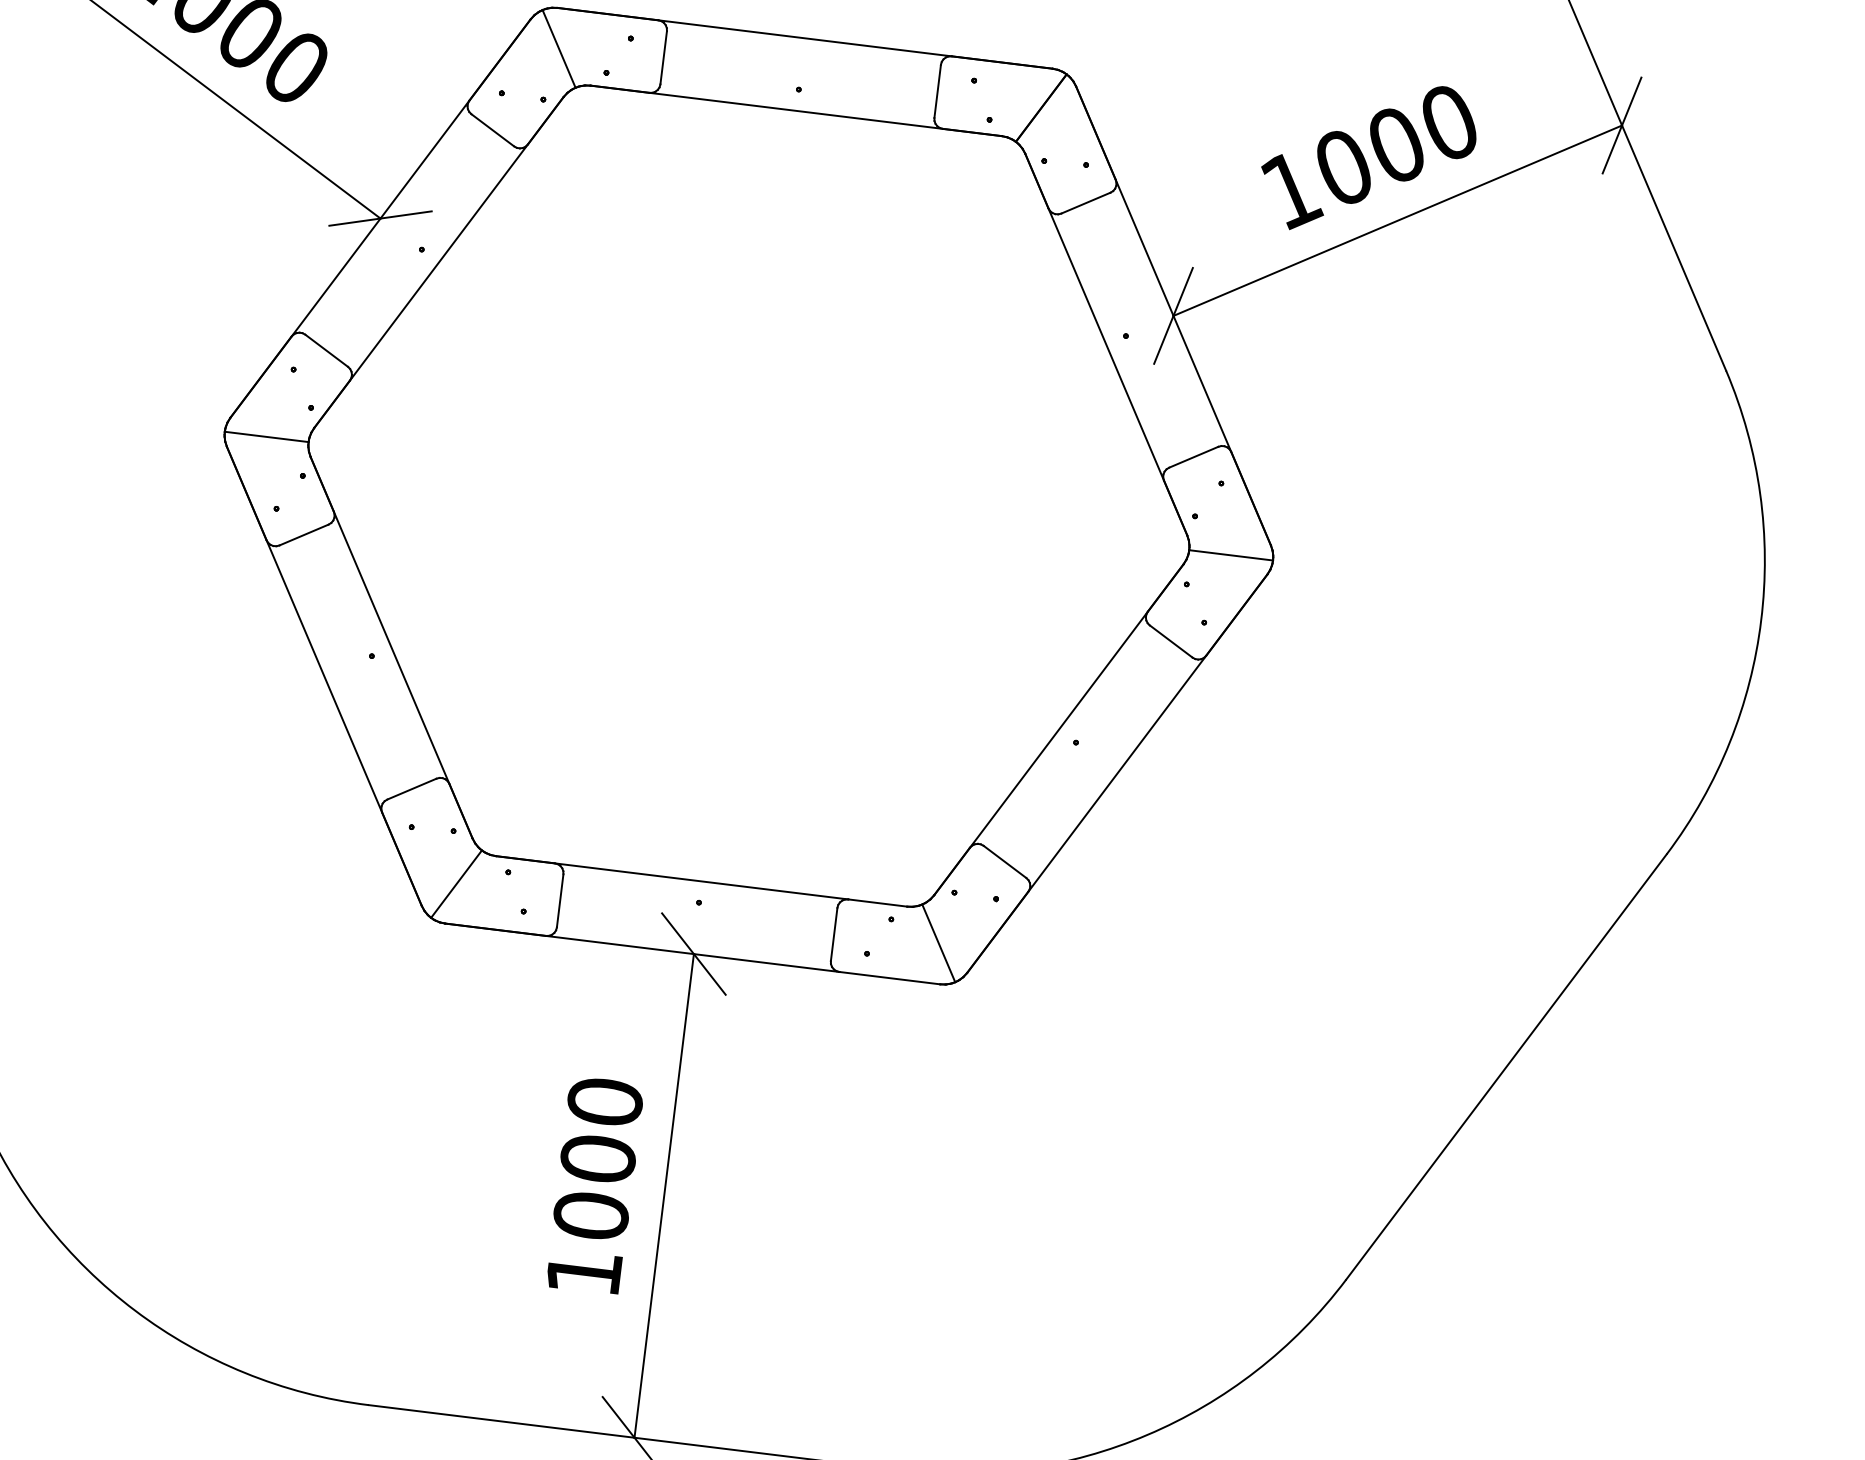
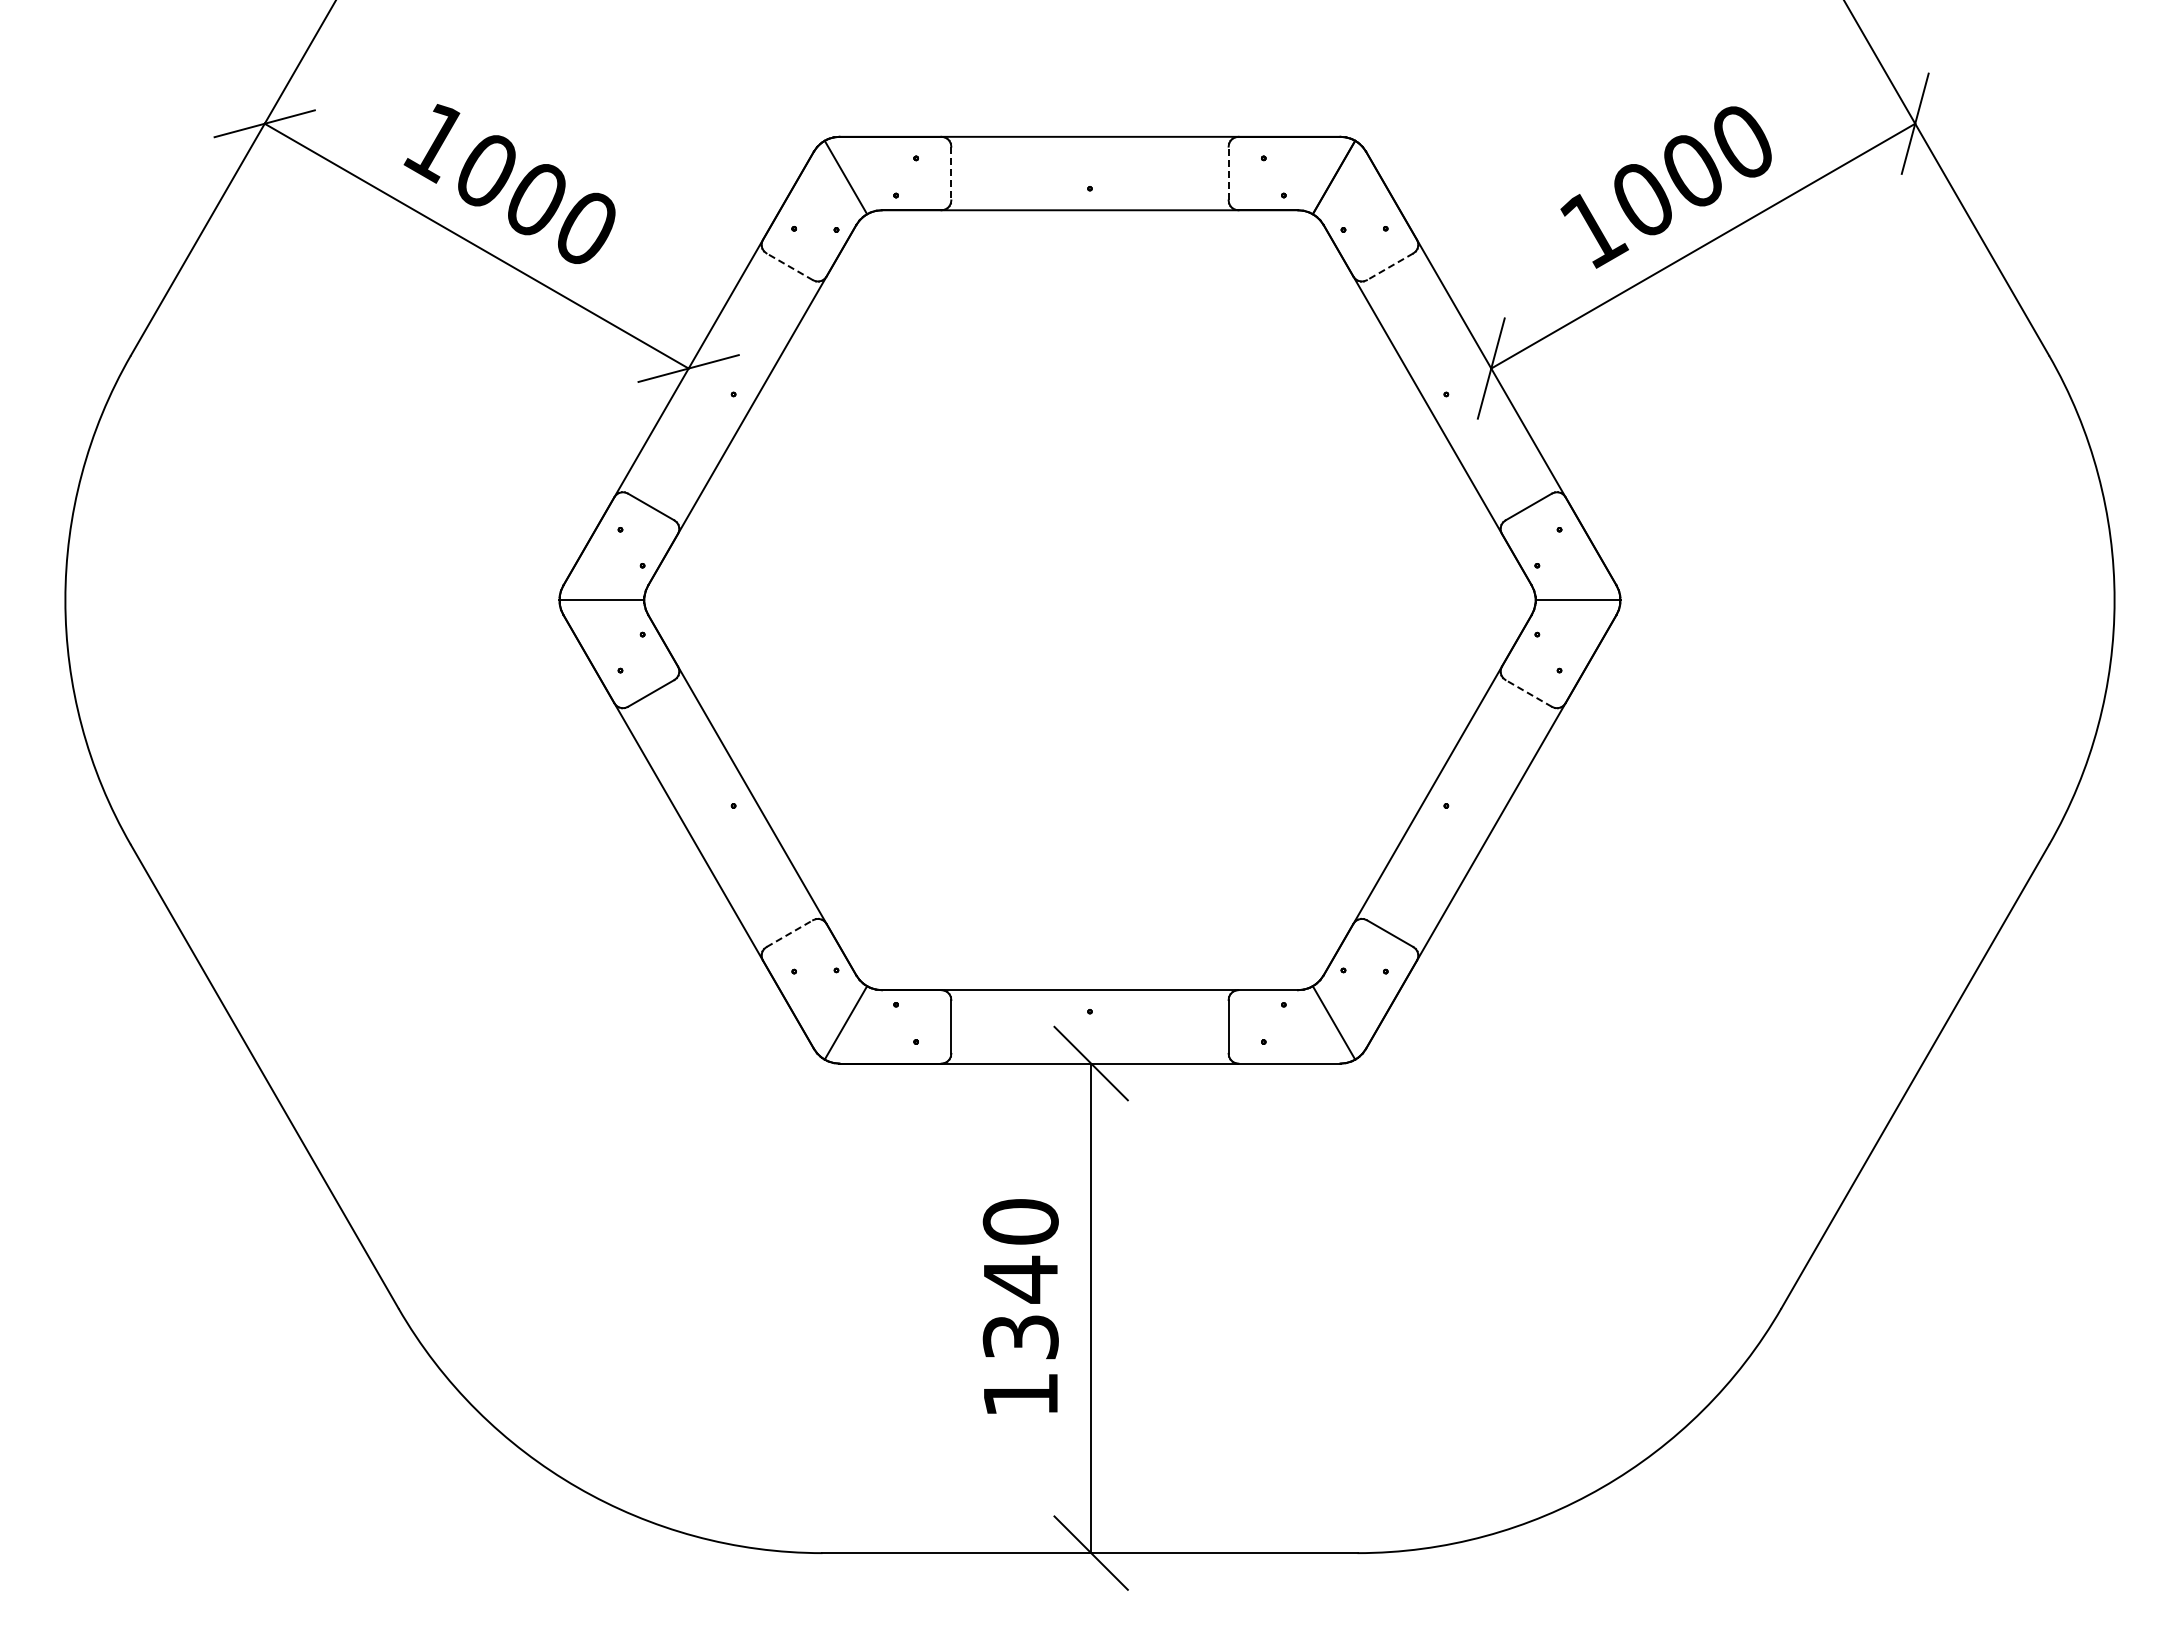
line: (663, 57) -> (951, 173), solid -> dashed
line: (937, 91) -> (1228, 173), solid -> dashed
line: (492, 129) -> (789, 266), solid -> dashed
line: (1086, 202) -> (1390, 266), solid -> dashed
line: (1170, 641) -> (1528, 693), solid -> dashed
line: (411, 788) -> (789, 933), solid -> dashed
text: (594, 1186) -> (1020, 1307), 1000 -> 1340

